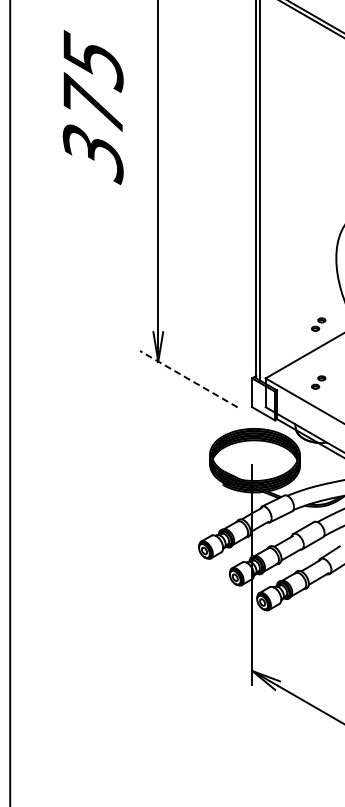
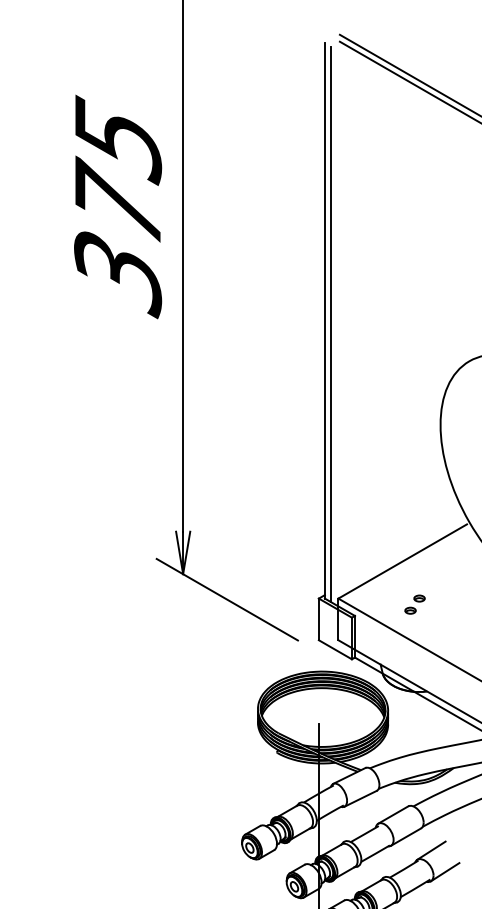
text: (92, 107) -> (116, 206), moved
part: (318, 324) -> (414, 520), removed
line: (188, 378) -> (226, 598), dashed -> solid

